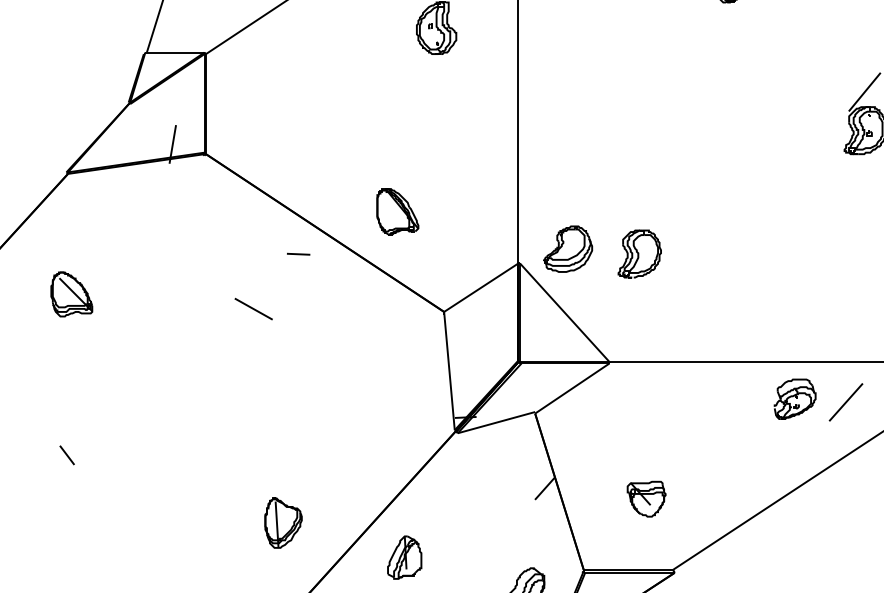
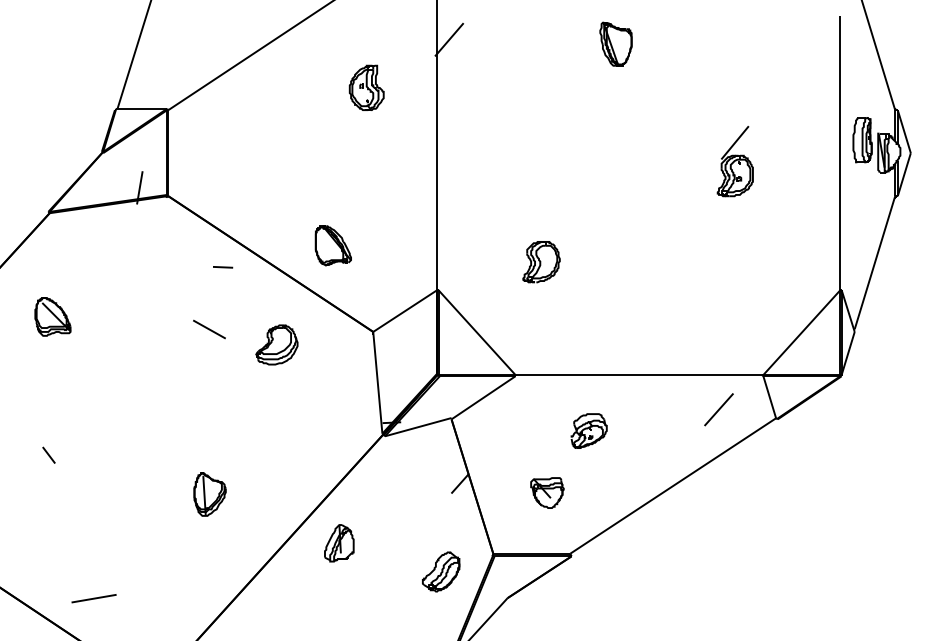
part: (567, 248) -> (276, 344), moved
line: (299, 254) -> (223, 267), moved
part: (639, 254) -> (541, 262), moved
part: (794, 398) -> (588, 430), moved
part: (282, 523) -> (209, 494), moved

